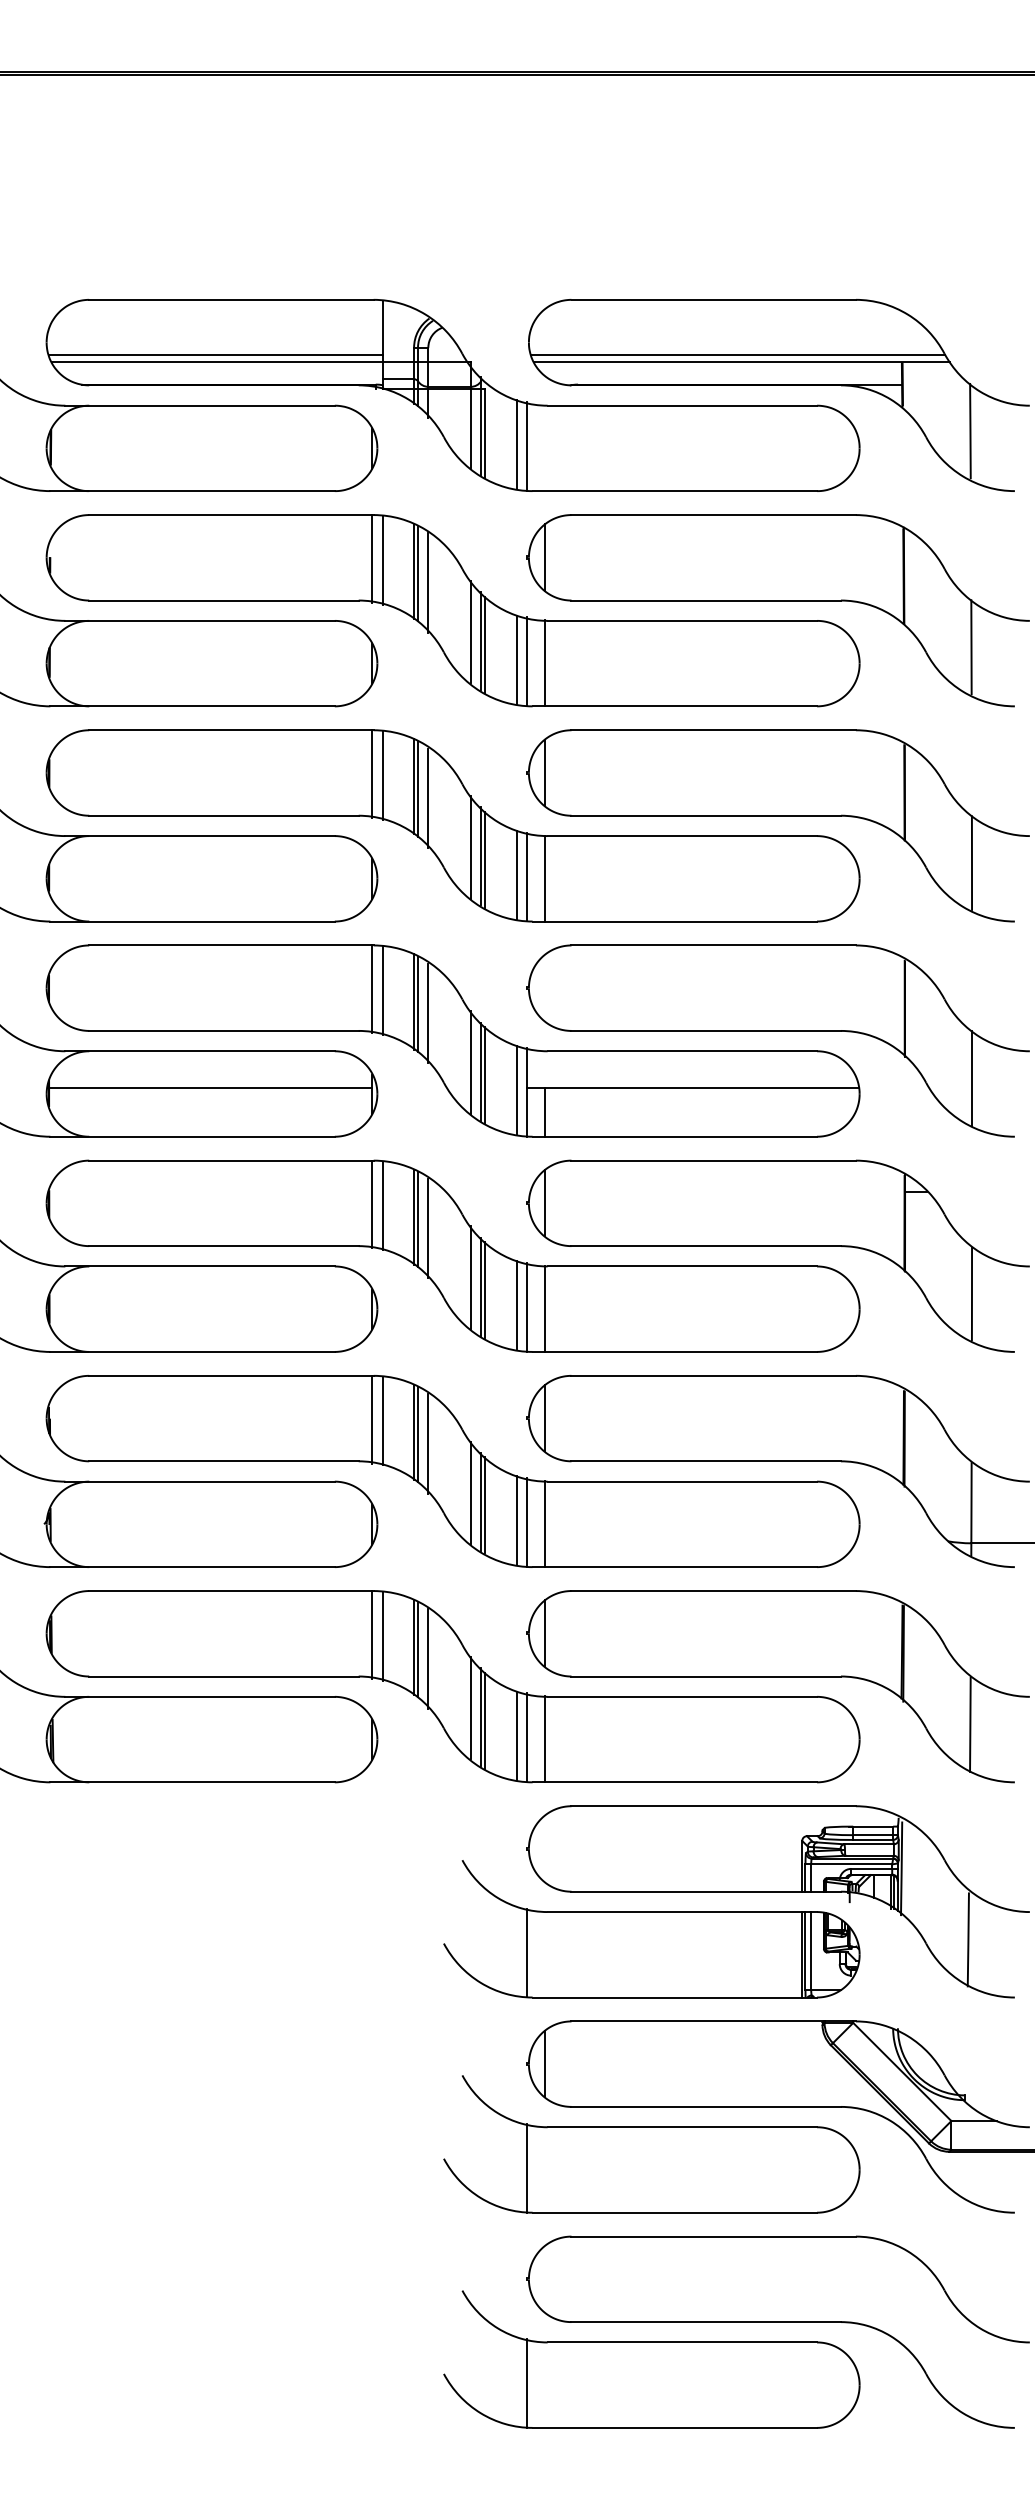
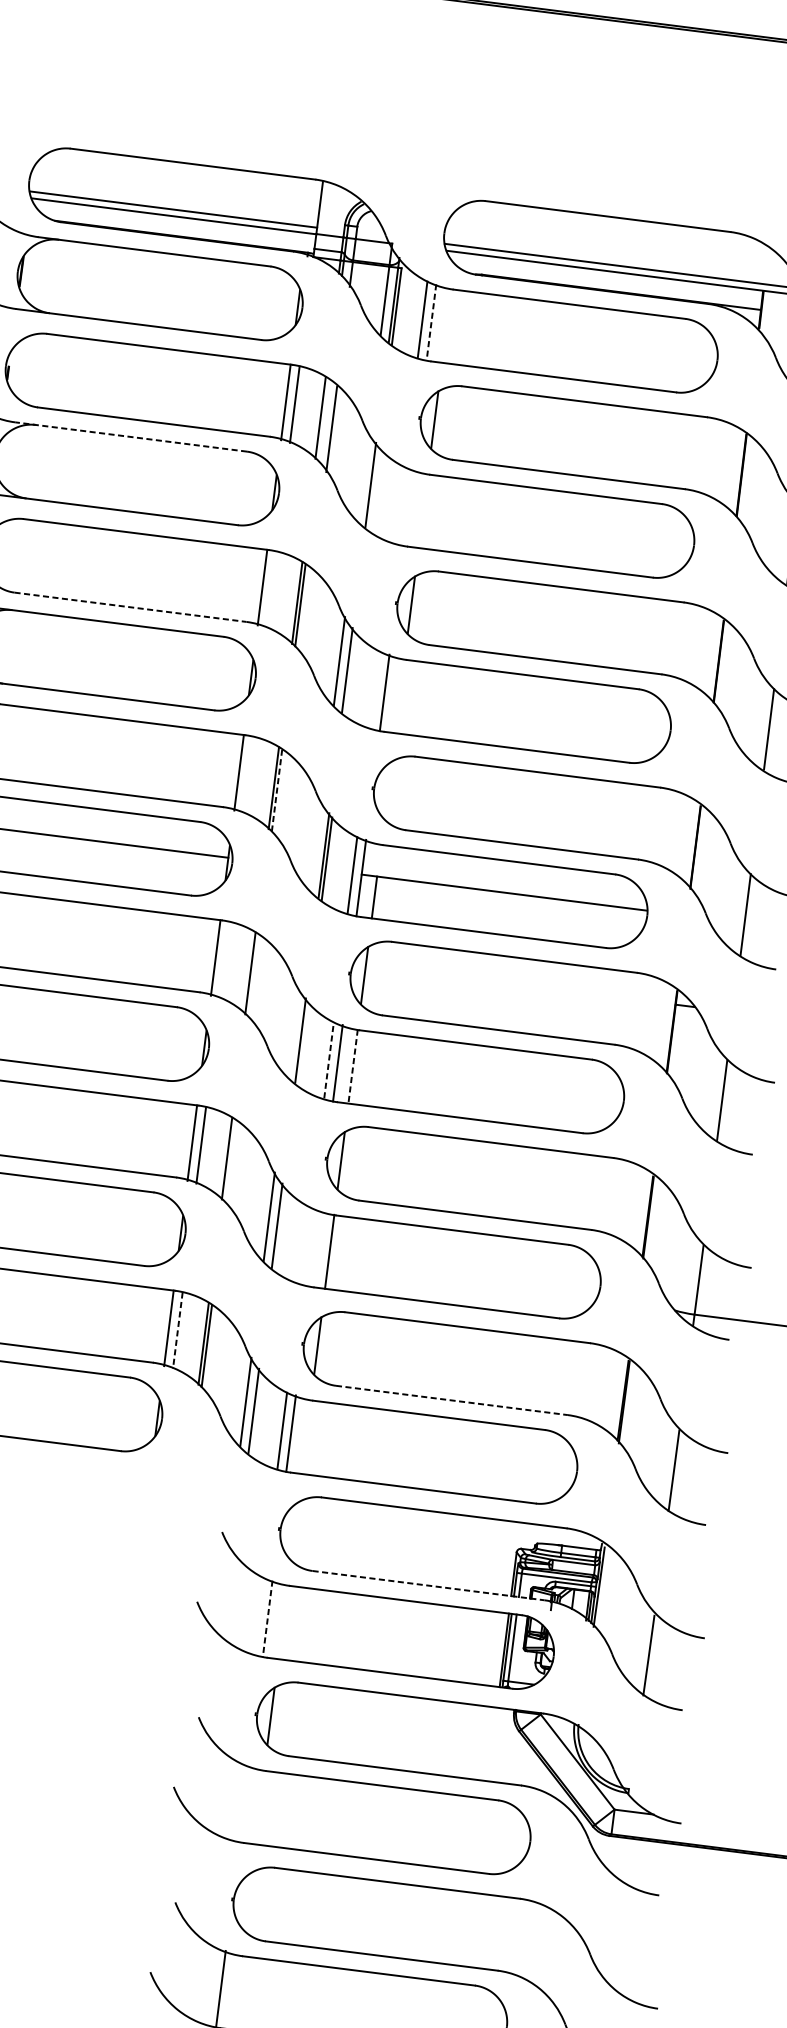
line: (527, 447) -> (431, 323), solid -> dashed
line: (418, 573) -> (324, 419), removed
line: (200, 620) -> (131, 436), solid -> dashed
line: (470, 631) -> (362, 475), removed
line: (485, 644) -> (374, 488), removed
line: (516, 659) -> (399, 504), removed
line: (527, 661) -> (408, 507), removed
line: (544, 663) -> (422, 511), removed
line: (382, 775) -> (271, 589), removed
line: (428, 797) -> (308, 613), removed
line: (223, 815) -> (130, 607), solid -> dashed
line: (485, 859) -> (350, 673), removed
line: (516, 874) -> (375, 689), removed
line: (544, 878) -> (399, 696), removed
line: (382, 990) -> (247, 774), removed
line: (418, 1003) -> (277, 790), solid -> dashed
line: (428, 1013) -> (285, 799), removed
line: (470, 1062) -> (315, 846), removed
line: (382, 1205) -> (224, 959), removed
line: (418, 1219) -> (254, 975), removed
line: (428, 1228) -> (261, 984), removed
line: (470, 1277) -> (292, 1031), removed
line: (485, 1290) -> (303, 1044), removed
line: (516, 1304) -> (329, 1059), solid -> dashed
line: (544, 1308) -> (352, 1066), solid -> dashed
line: (418, 1434) -> (230, 1160), removed
line: (428, 1443) -> (238, 1169), removed
line: (485, 1505) -> (280, 1229), removed
line: (516, 1520) -> (305, 1245), removed
line: (527, 1522) -> (314, 1248), removed
line: (382, 1636) -> (177, 1330), solid -> dashed
line: (428, 1658) -> (214, 1354), removed
line: (706, 1676) -> (452, 1400), solid -> dashed
line: (485, 1720) -> (257, 1414), removed
line: (544, 1739) -> (305, 1437), removed
line: (706, 1891) -> (428, 1585), solid -> dashed
line: (527, 1953) -> (268, 1619), solid -> dashed
line: (527, 2167) -> (244, 1803), removed

